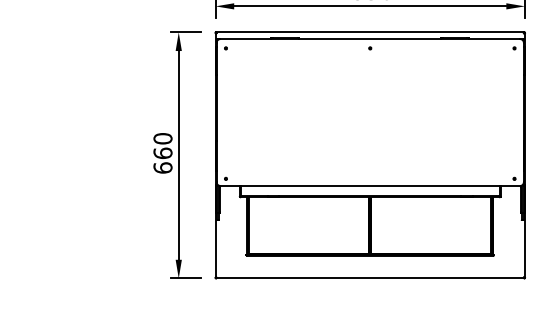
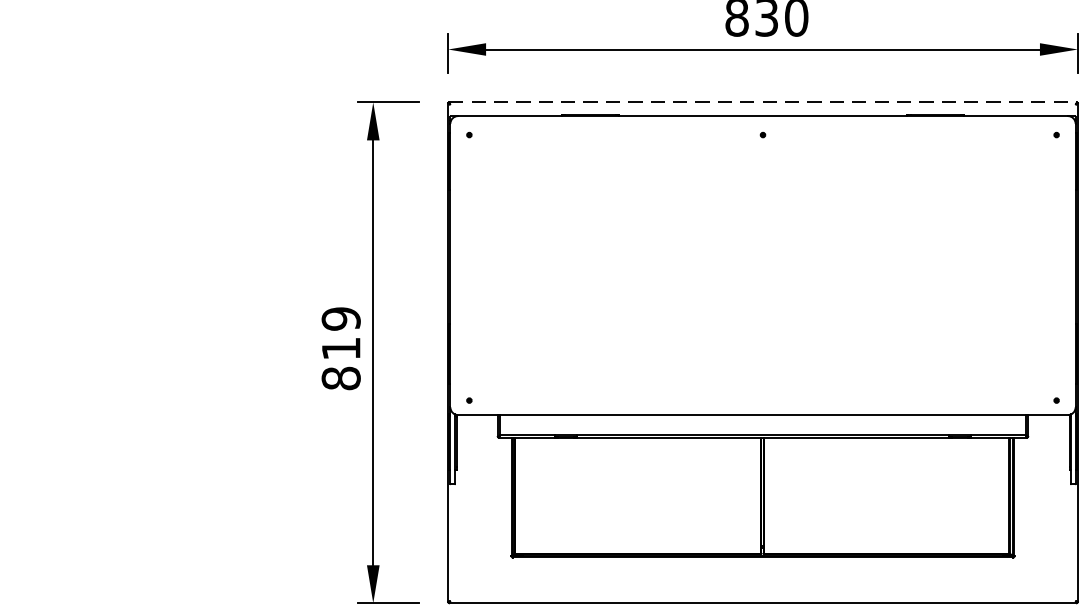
line: (370, 32) -> (763, 102), solid -> dashed
text: (162, 153) -> (340, 348), 660 -> 819

